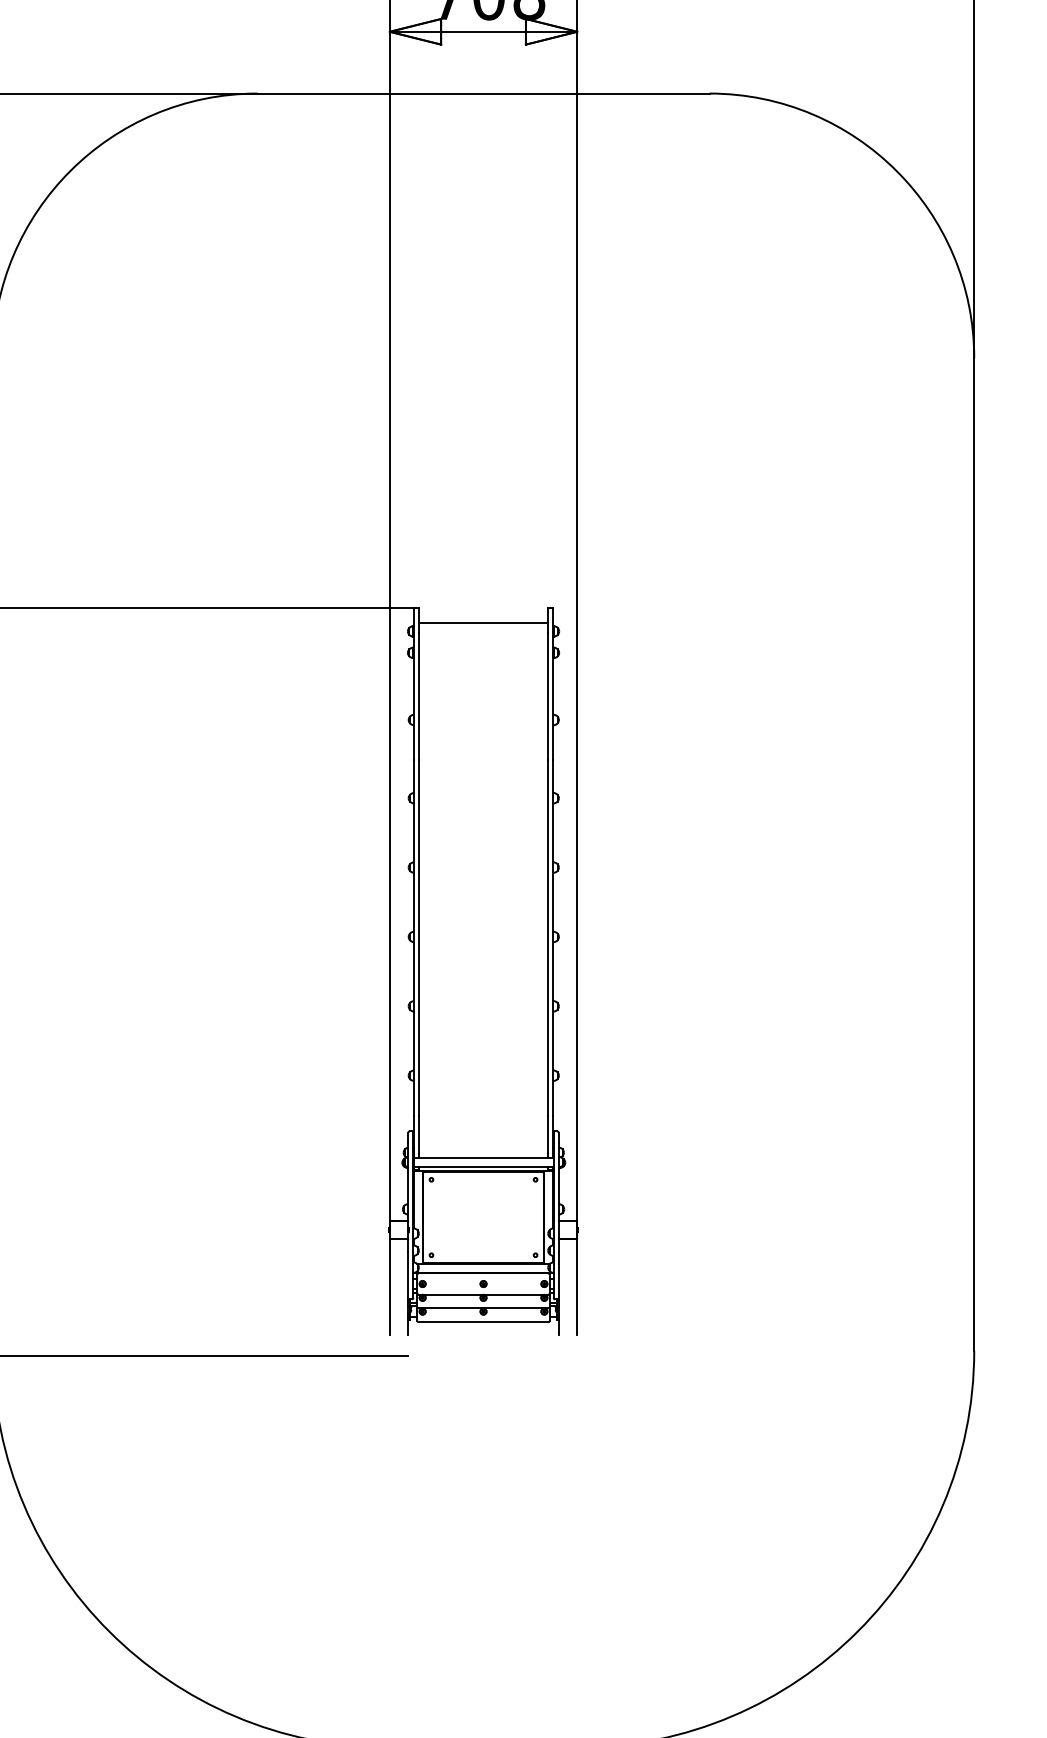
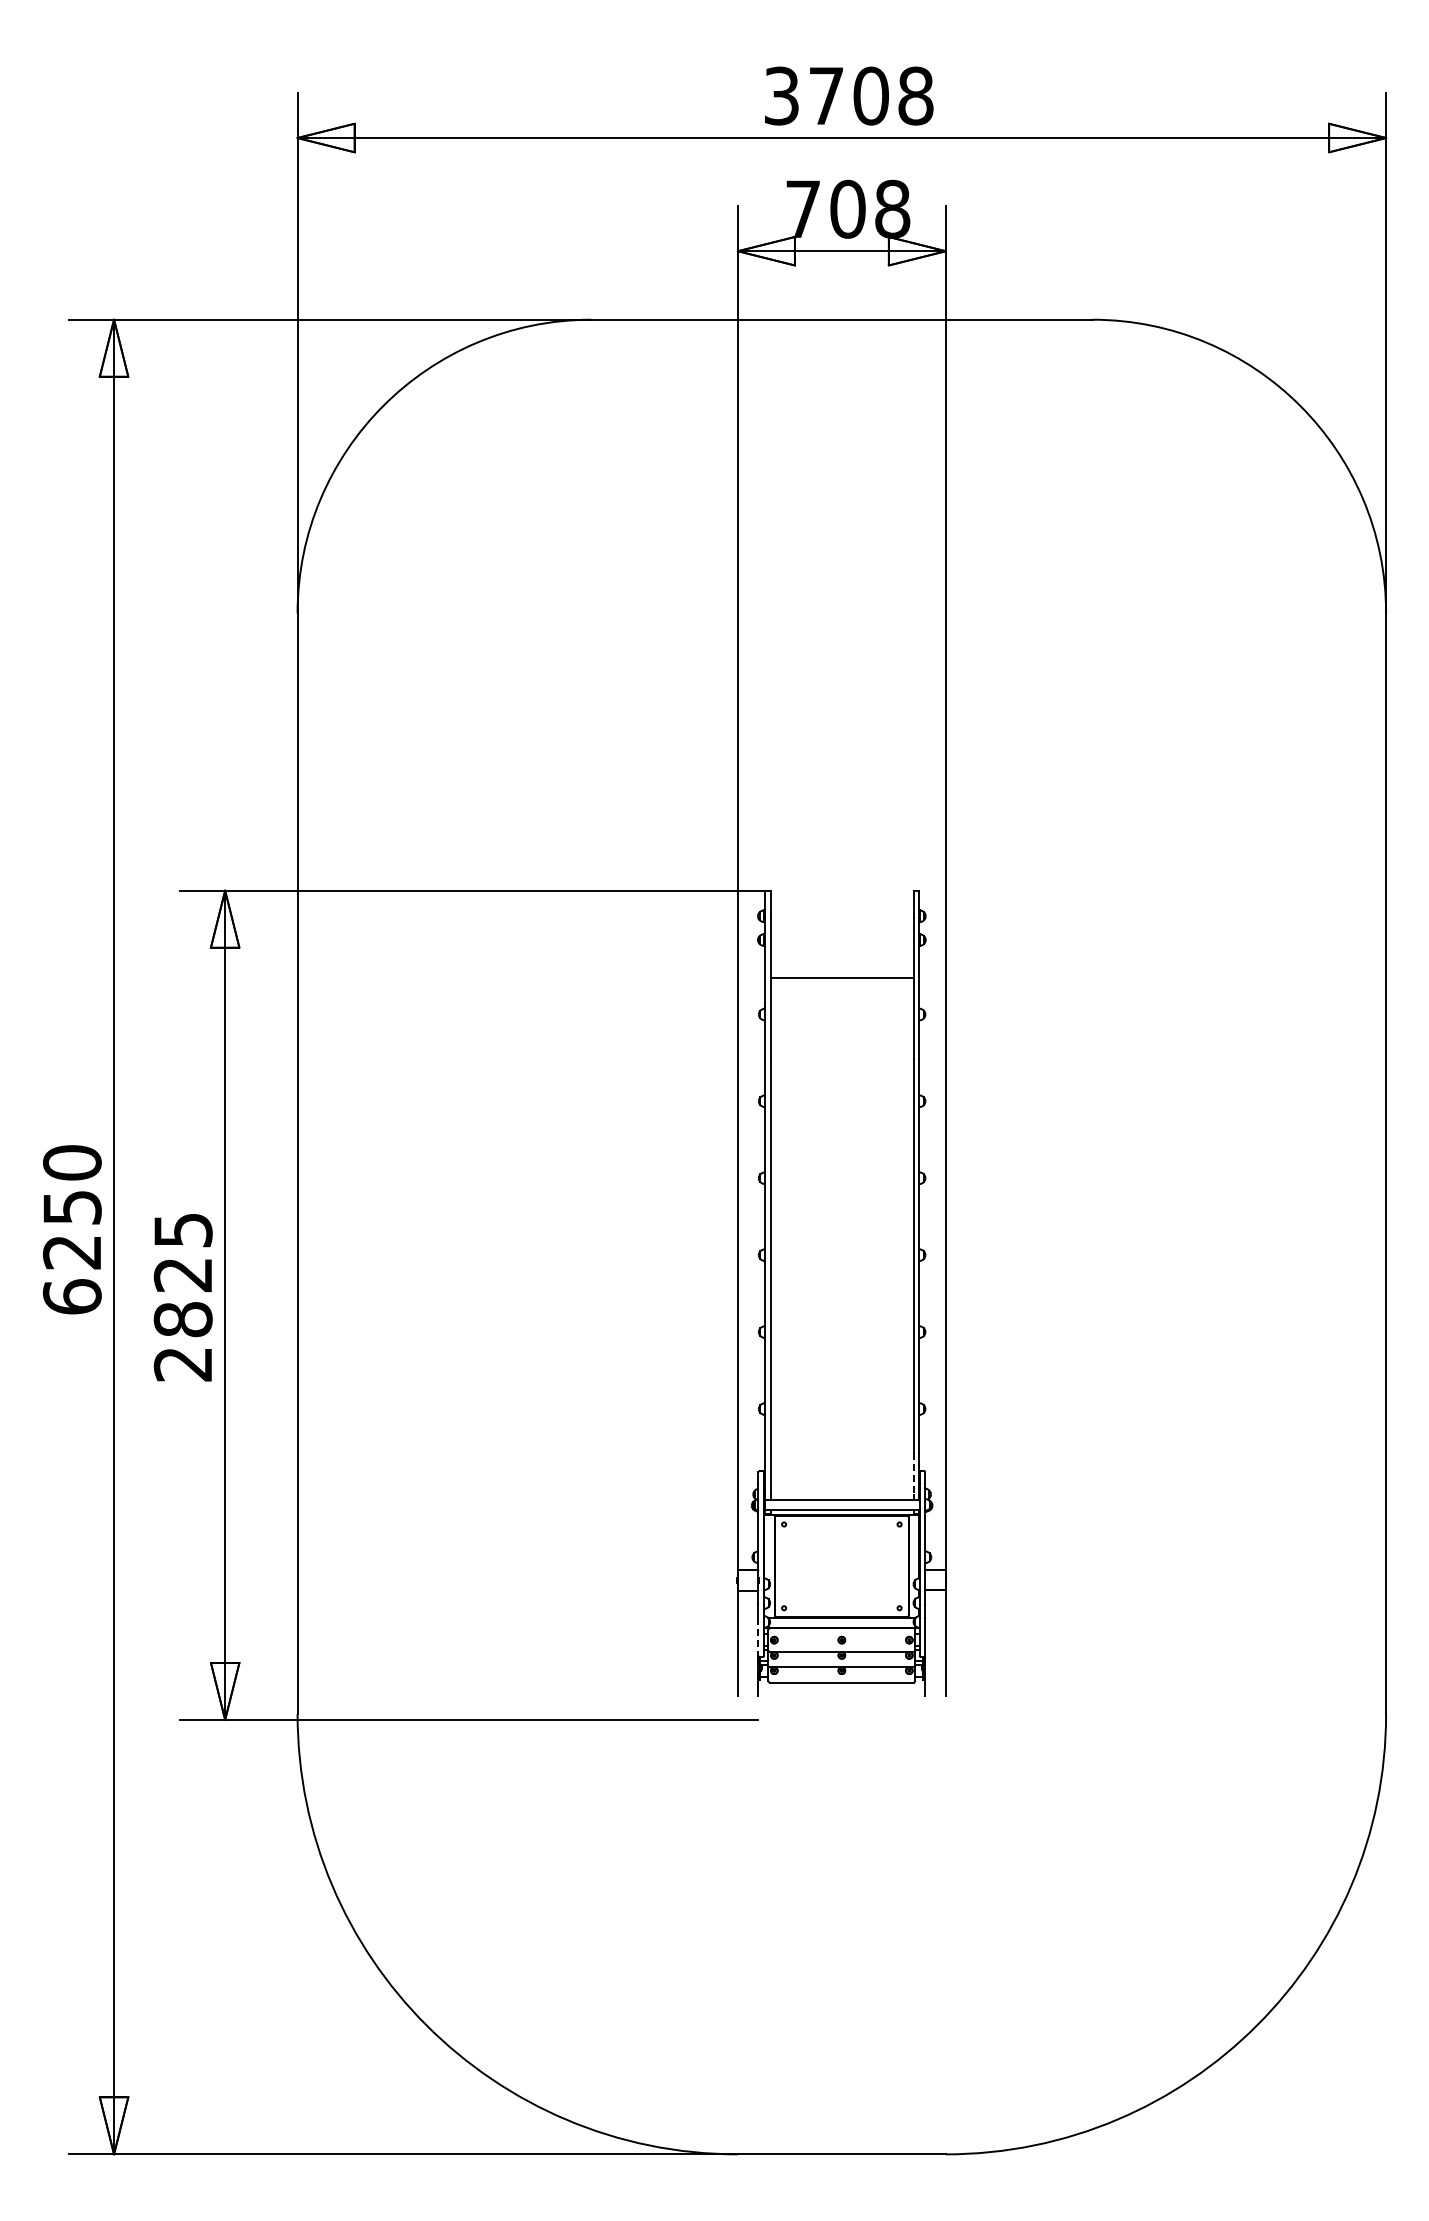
line: (483, 622) -> (841, 977), moved
line: (548, 1134) -> (913, 1474), solid -> dashed
line: (408, 1280) -> (758, 1636), solid -> dashed

